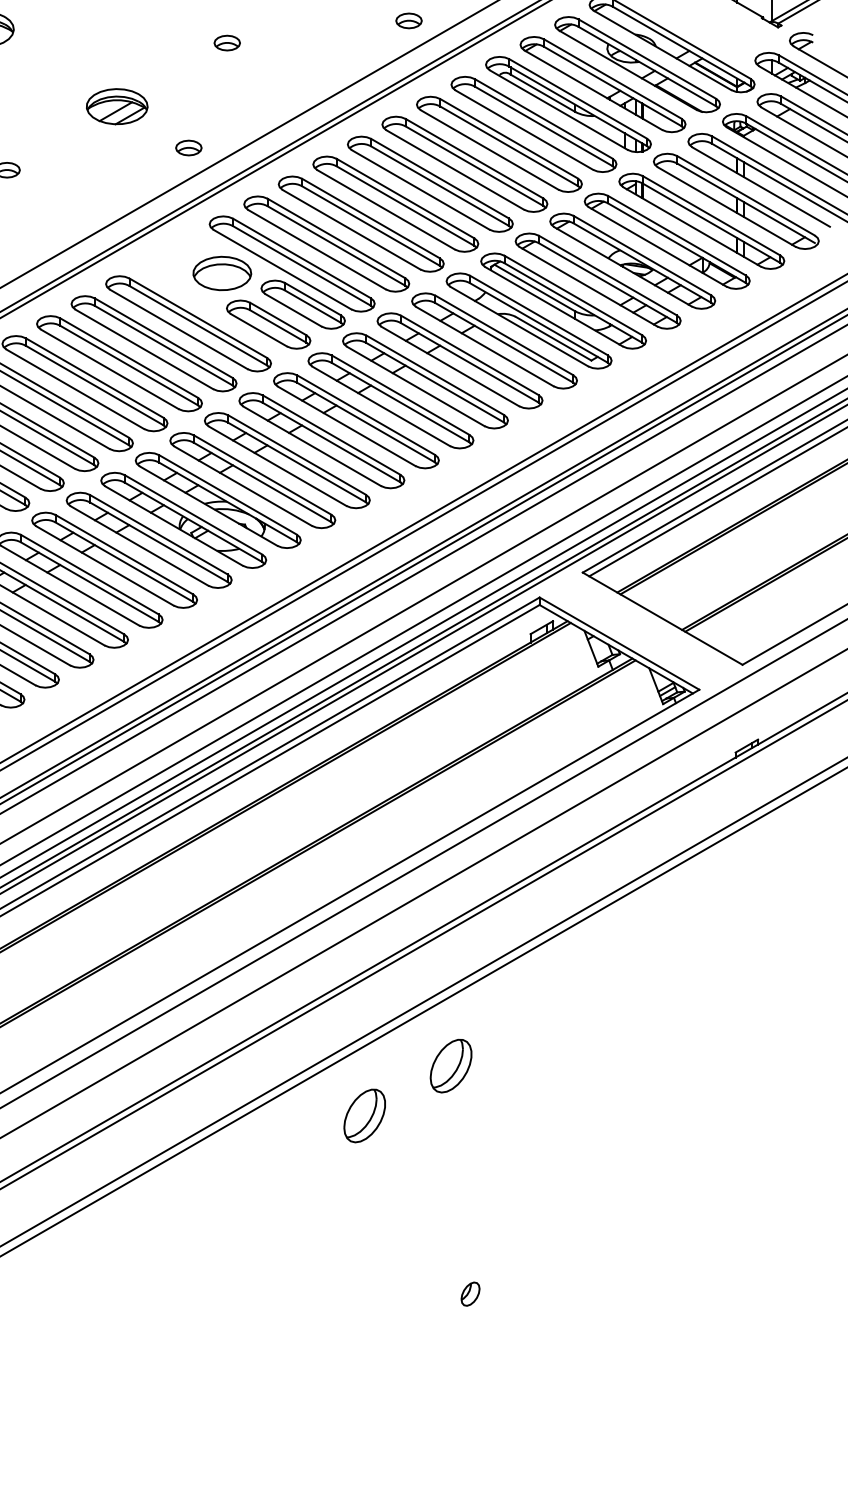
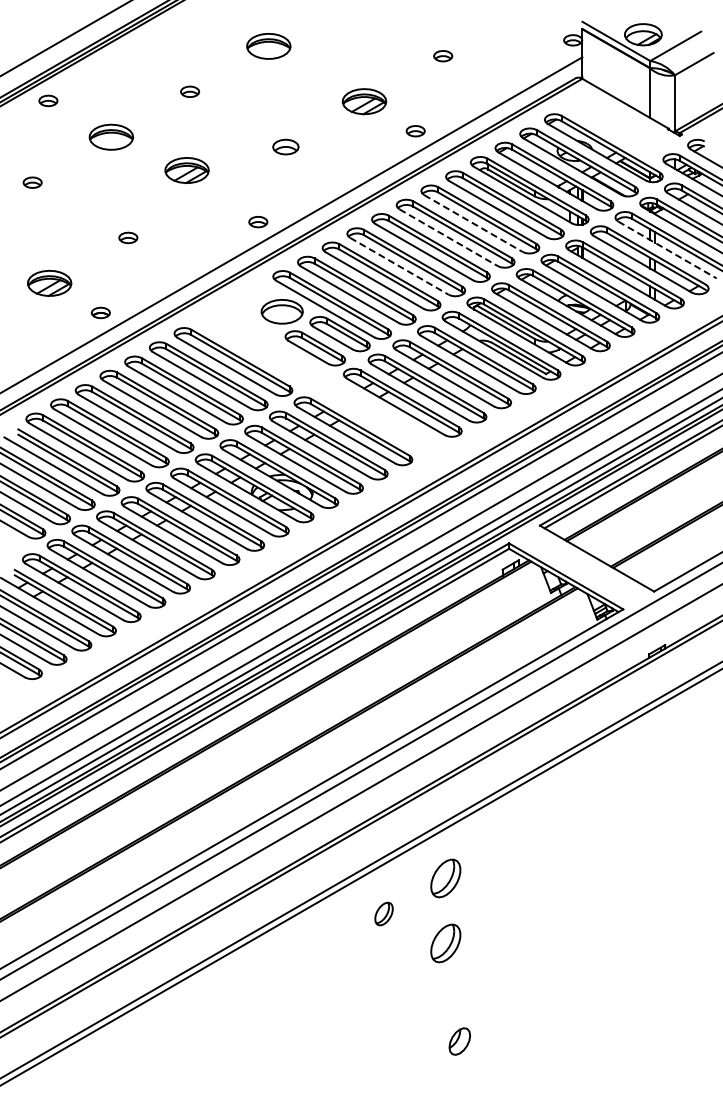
part: (226, 42) -> (285, 146), size x1.4
part: (116, 106) -> (186, 170), moved
line: (489, 150) -> (473, 223), solid -> dashed
line: (454, 169) -> (448, 237), solid -> dashed
line: (761, 187) -> (667, 250), solid -> dashed
line: (386, 210) -> (399, 266), solid -> dashed
part: (271, 370) -> (317, 381), removed
part: (363, 1115) -> (383, 913), size x0.6
part: (450, 1157) -> (445, 943), added
part: (470, 1294) -> (459, 1041), size x1.6

